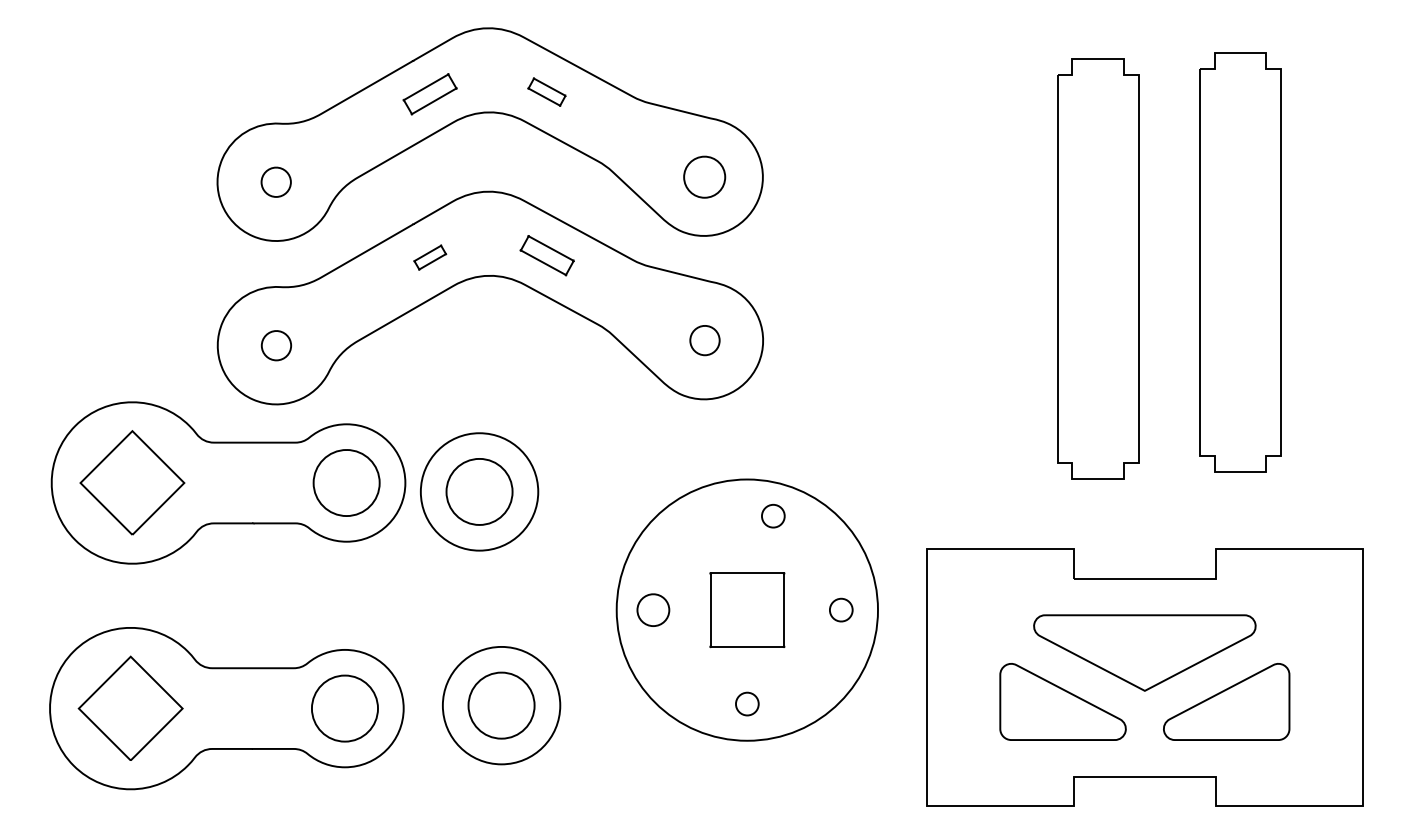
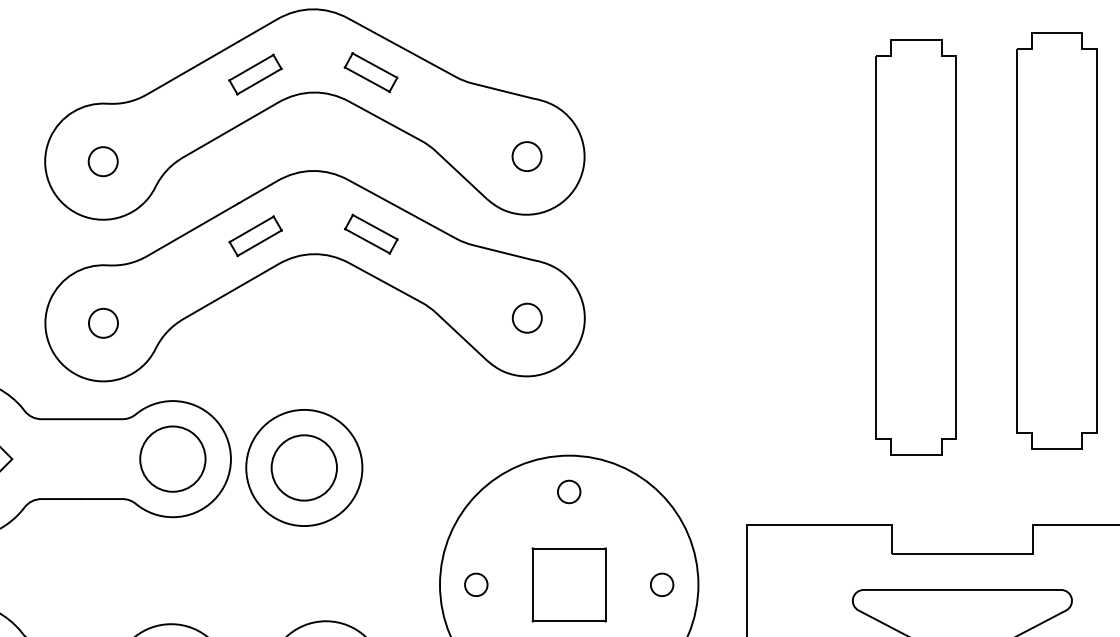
part: (546, 91) -> (370, 71), size x1.43
part: (704, 176) -> (526, 155), size x0.71
part: (429, 257) -> (254, 236), size x1.67
part: (773, 515) -> (569, 491), moved
part: (653, 609) -> (476, 584), size x0.71

